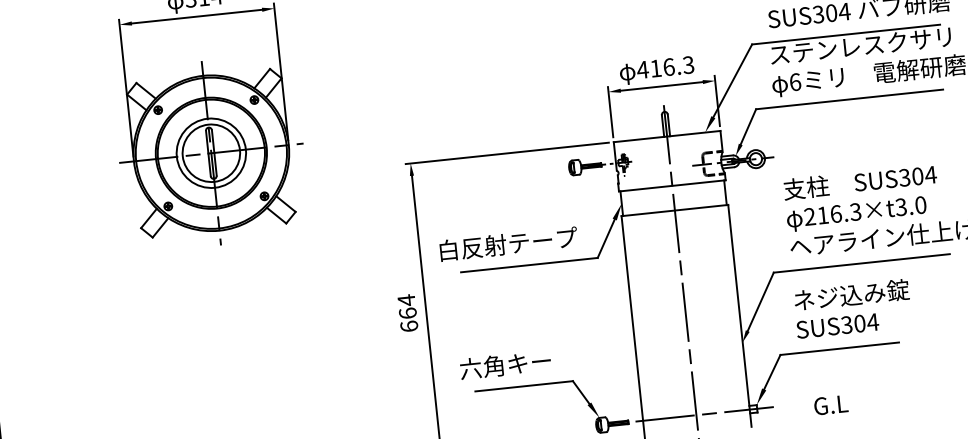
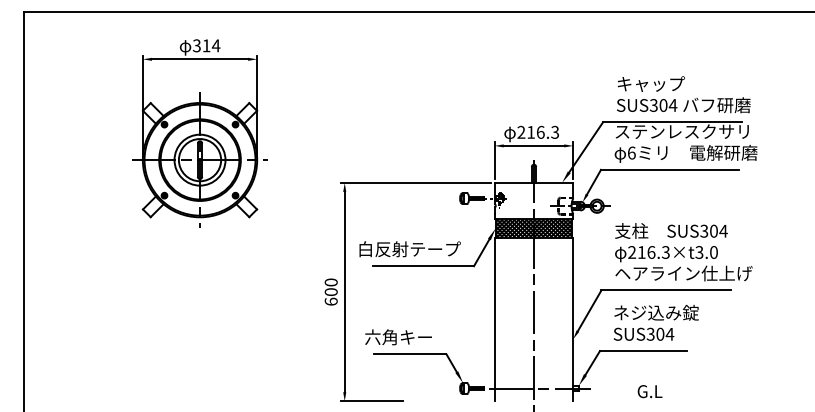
text: (642, 68) -> (521, 131), 416.3 -> 216.3
hatch: (672, 198) -> (533, 228), added
text: (406, 305) -> (330, 286), 664 -> 600
text: (830, 405) -> (649, 391), moved

